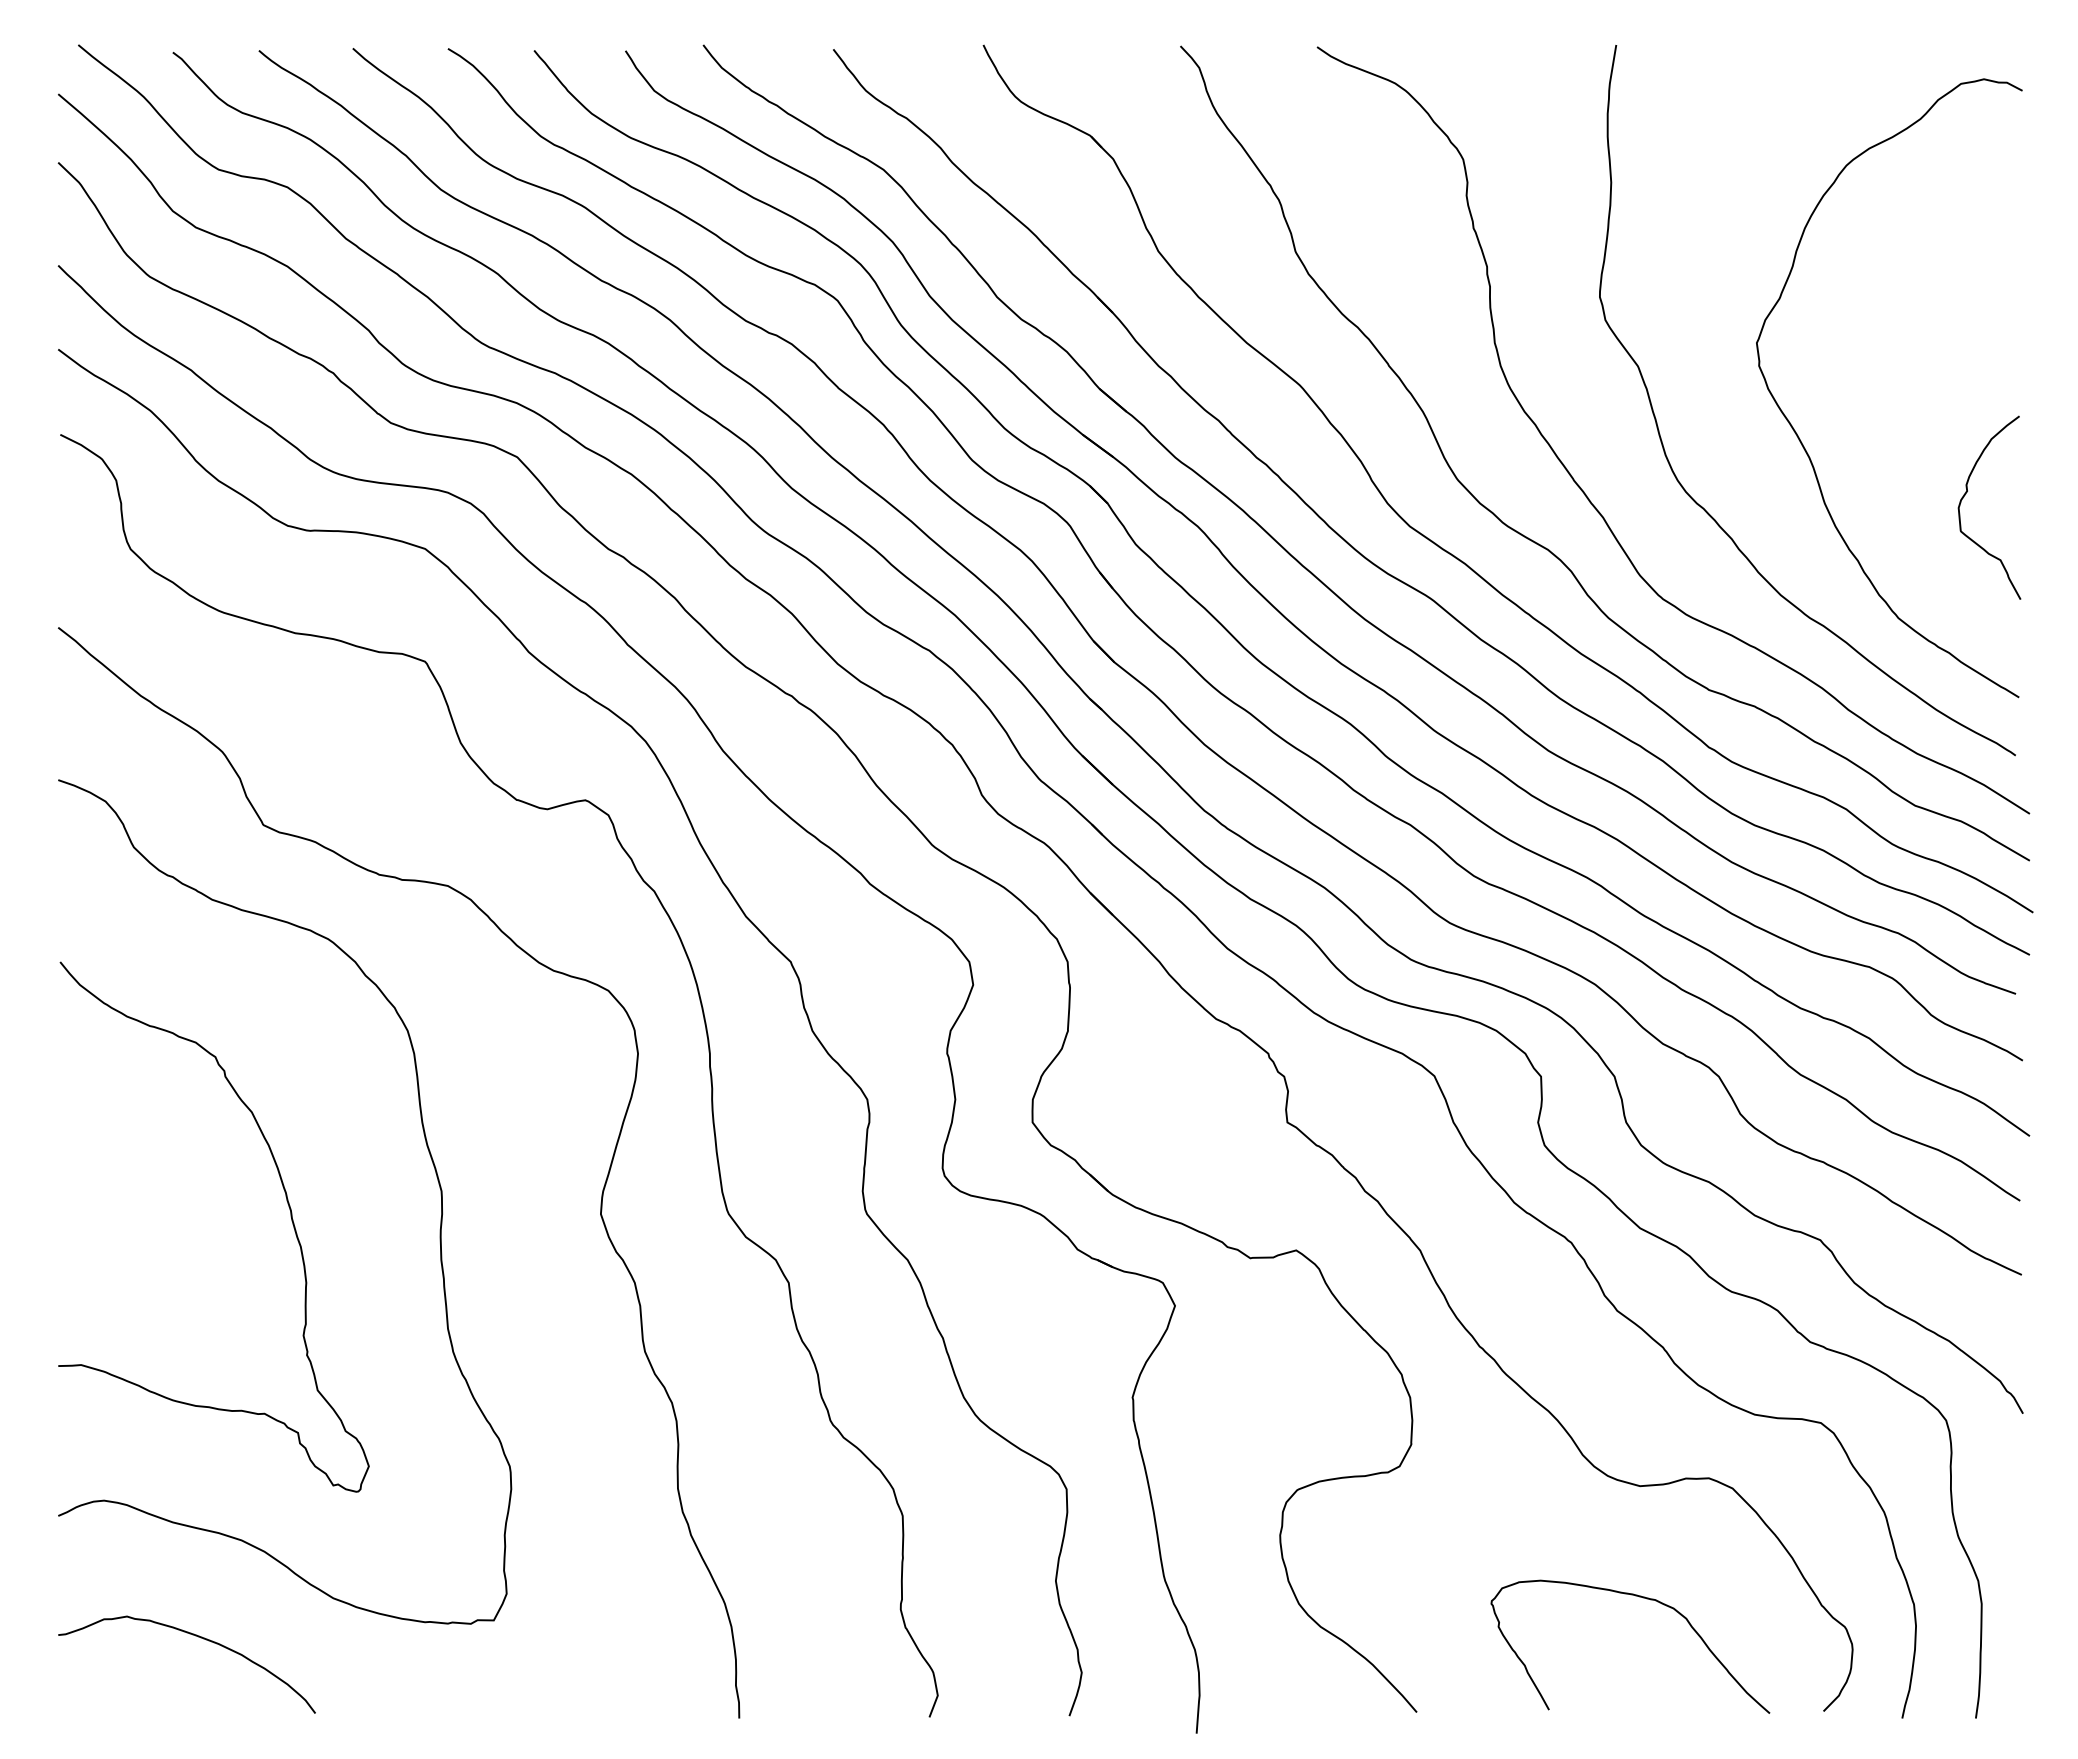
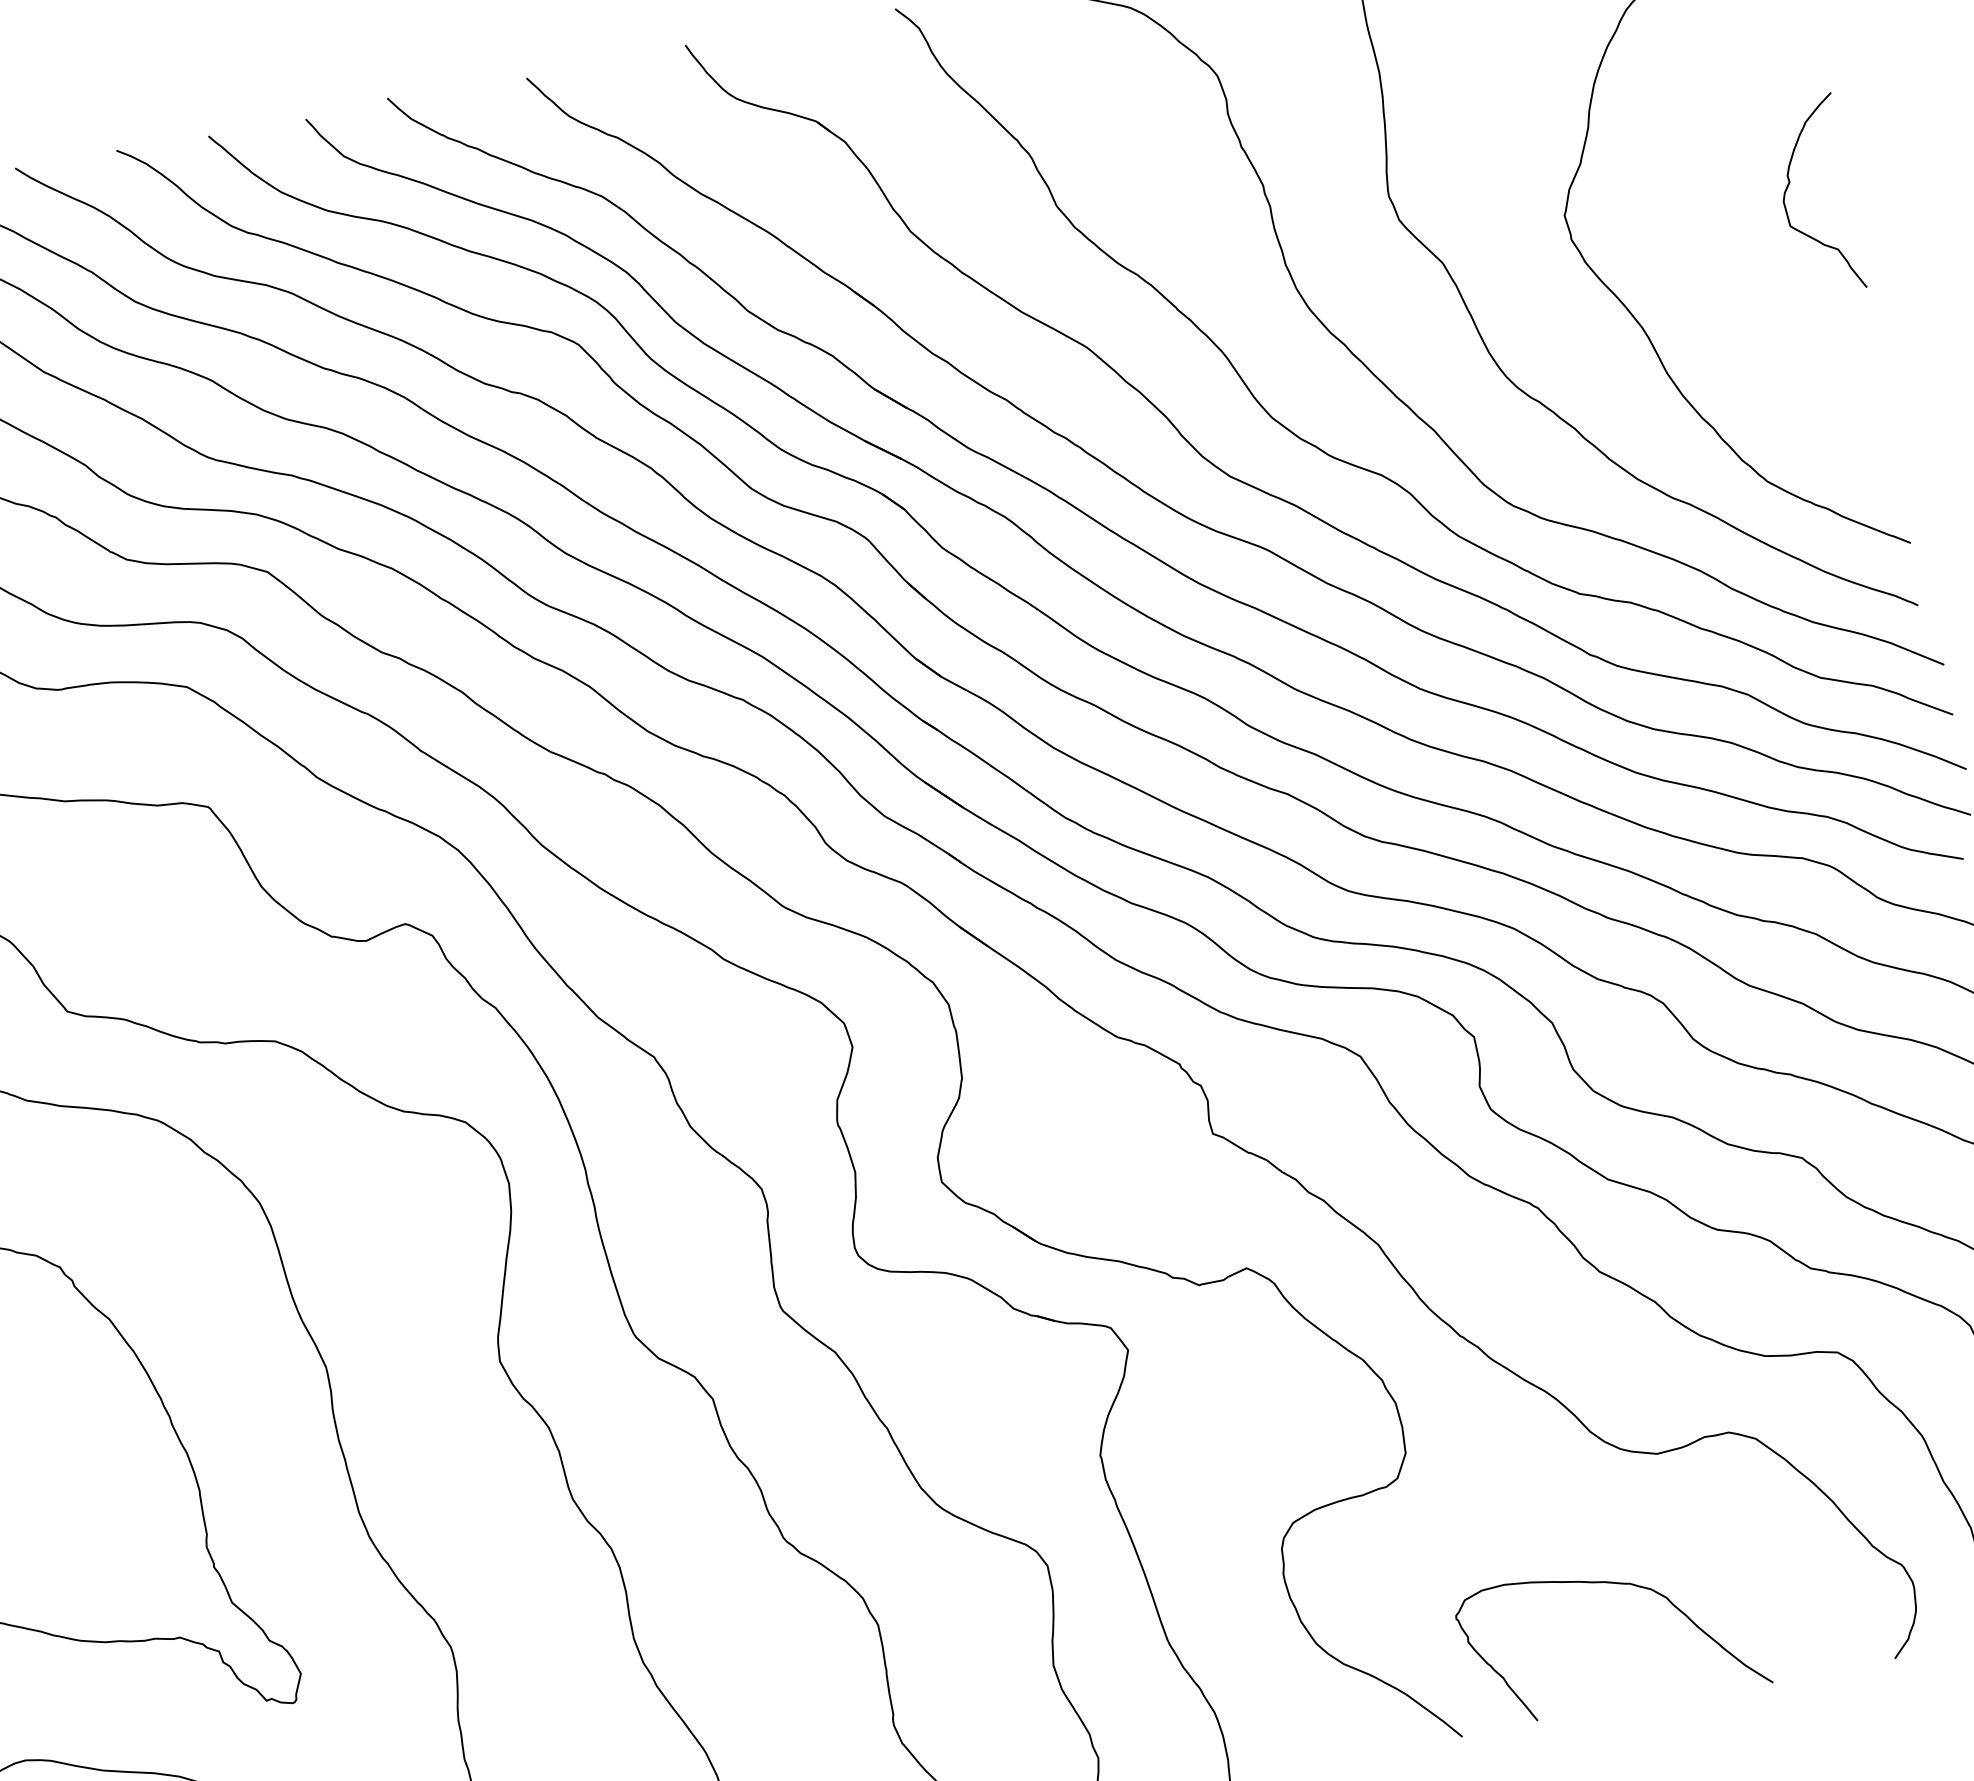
curve: (1967, 492) -> (1790, 183), moved
curve: (1646, 1599) -> (1620, 1584), moved

